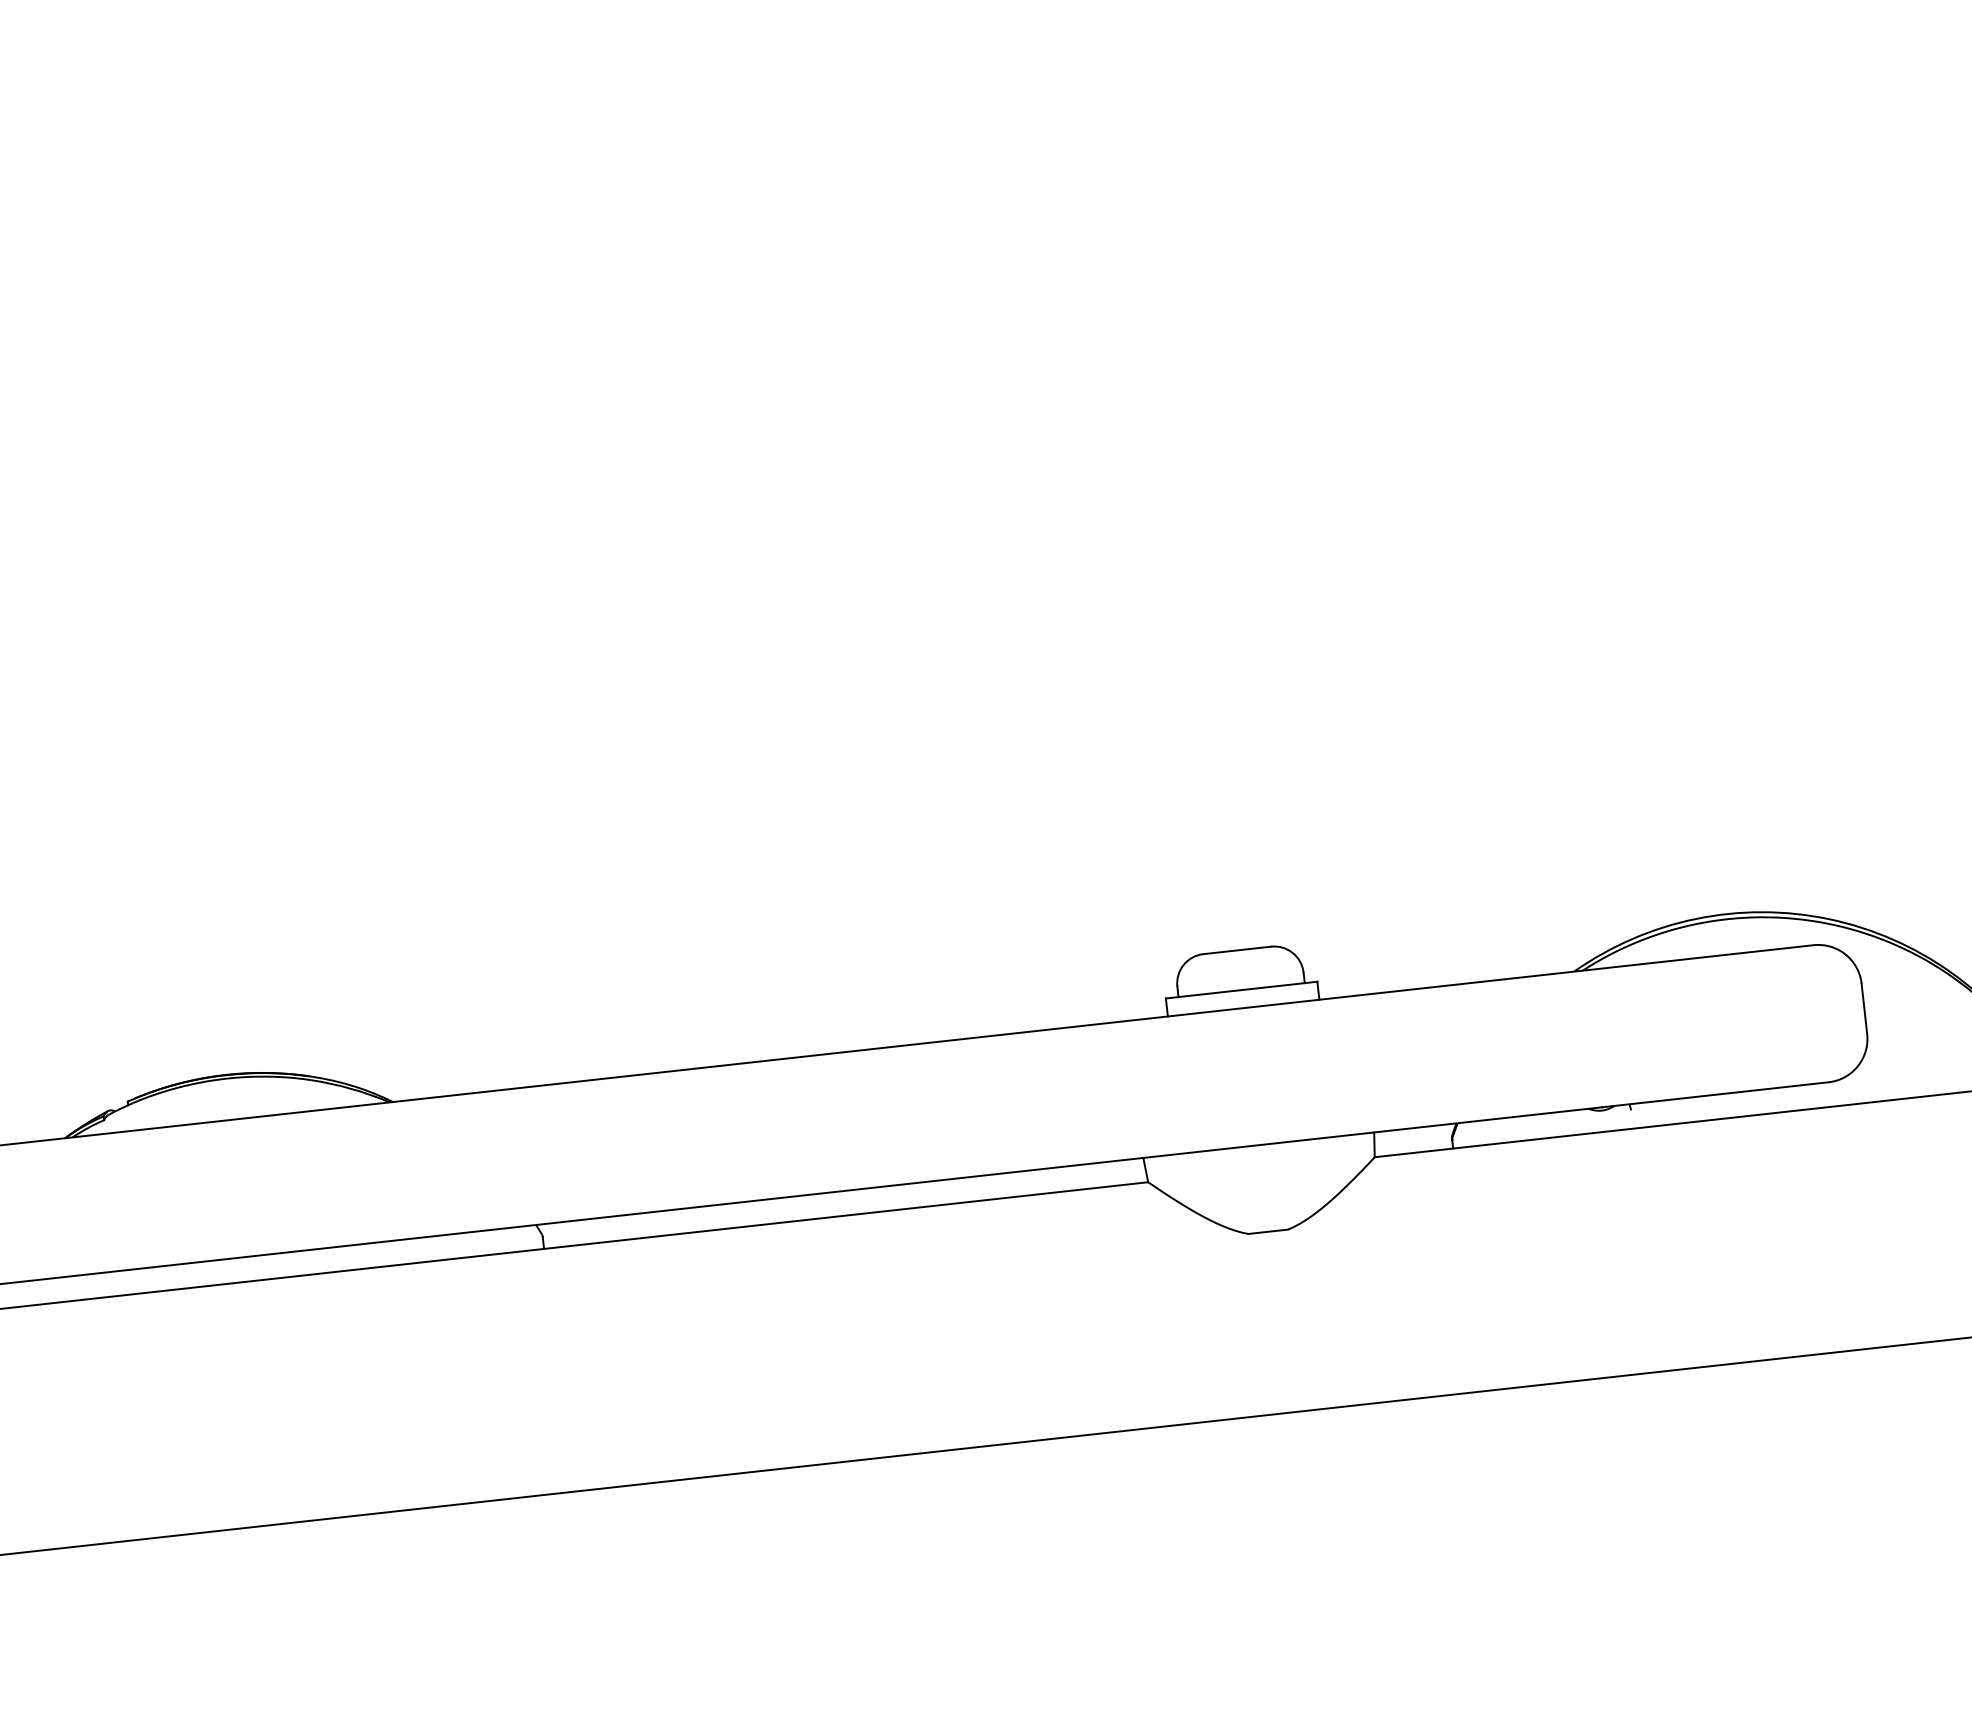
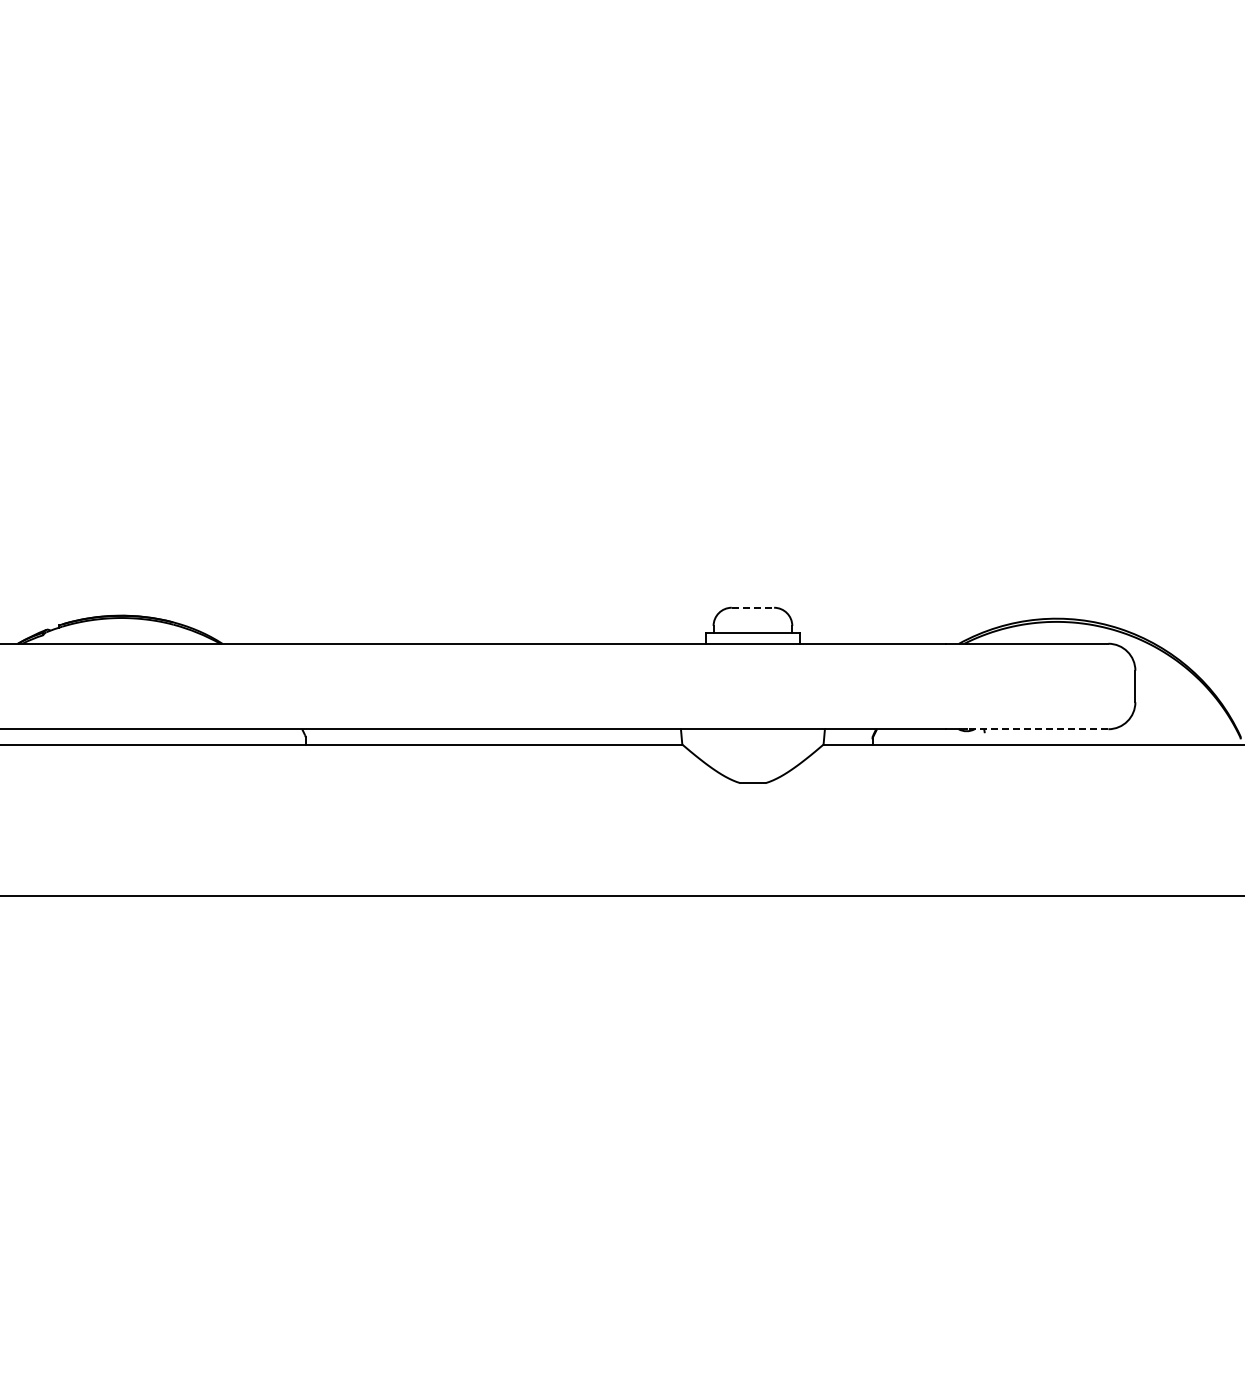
line: (1238, 949) -> (753, 607), solid -> dashed
line: (1715, 1095) -> (1037, 729), solid -> dashed

